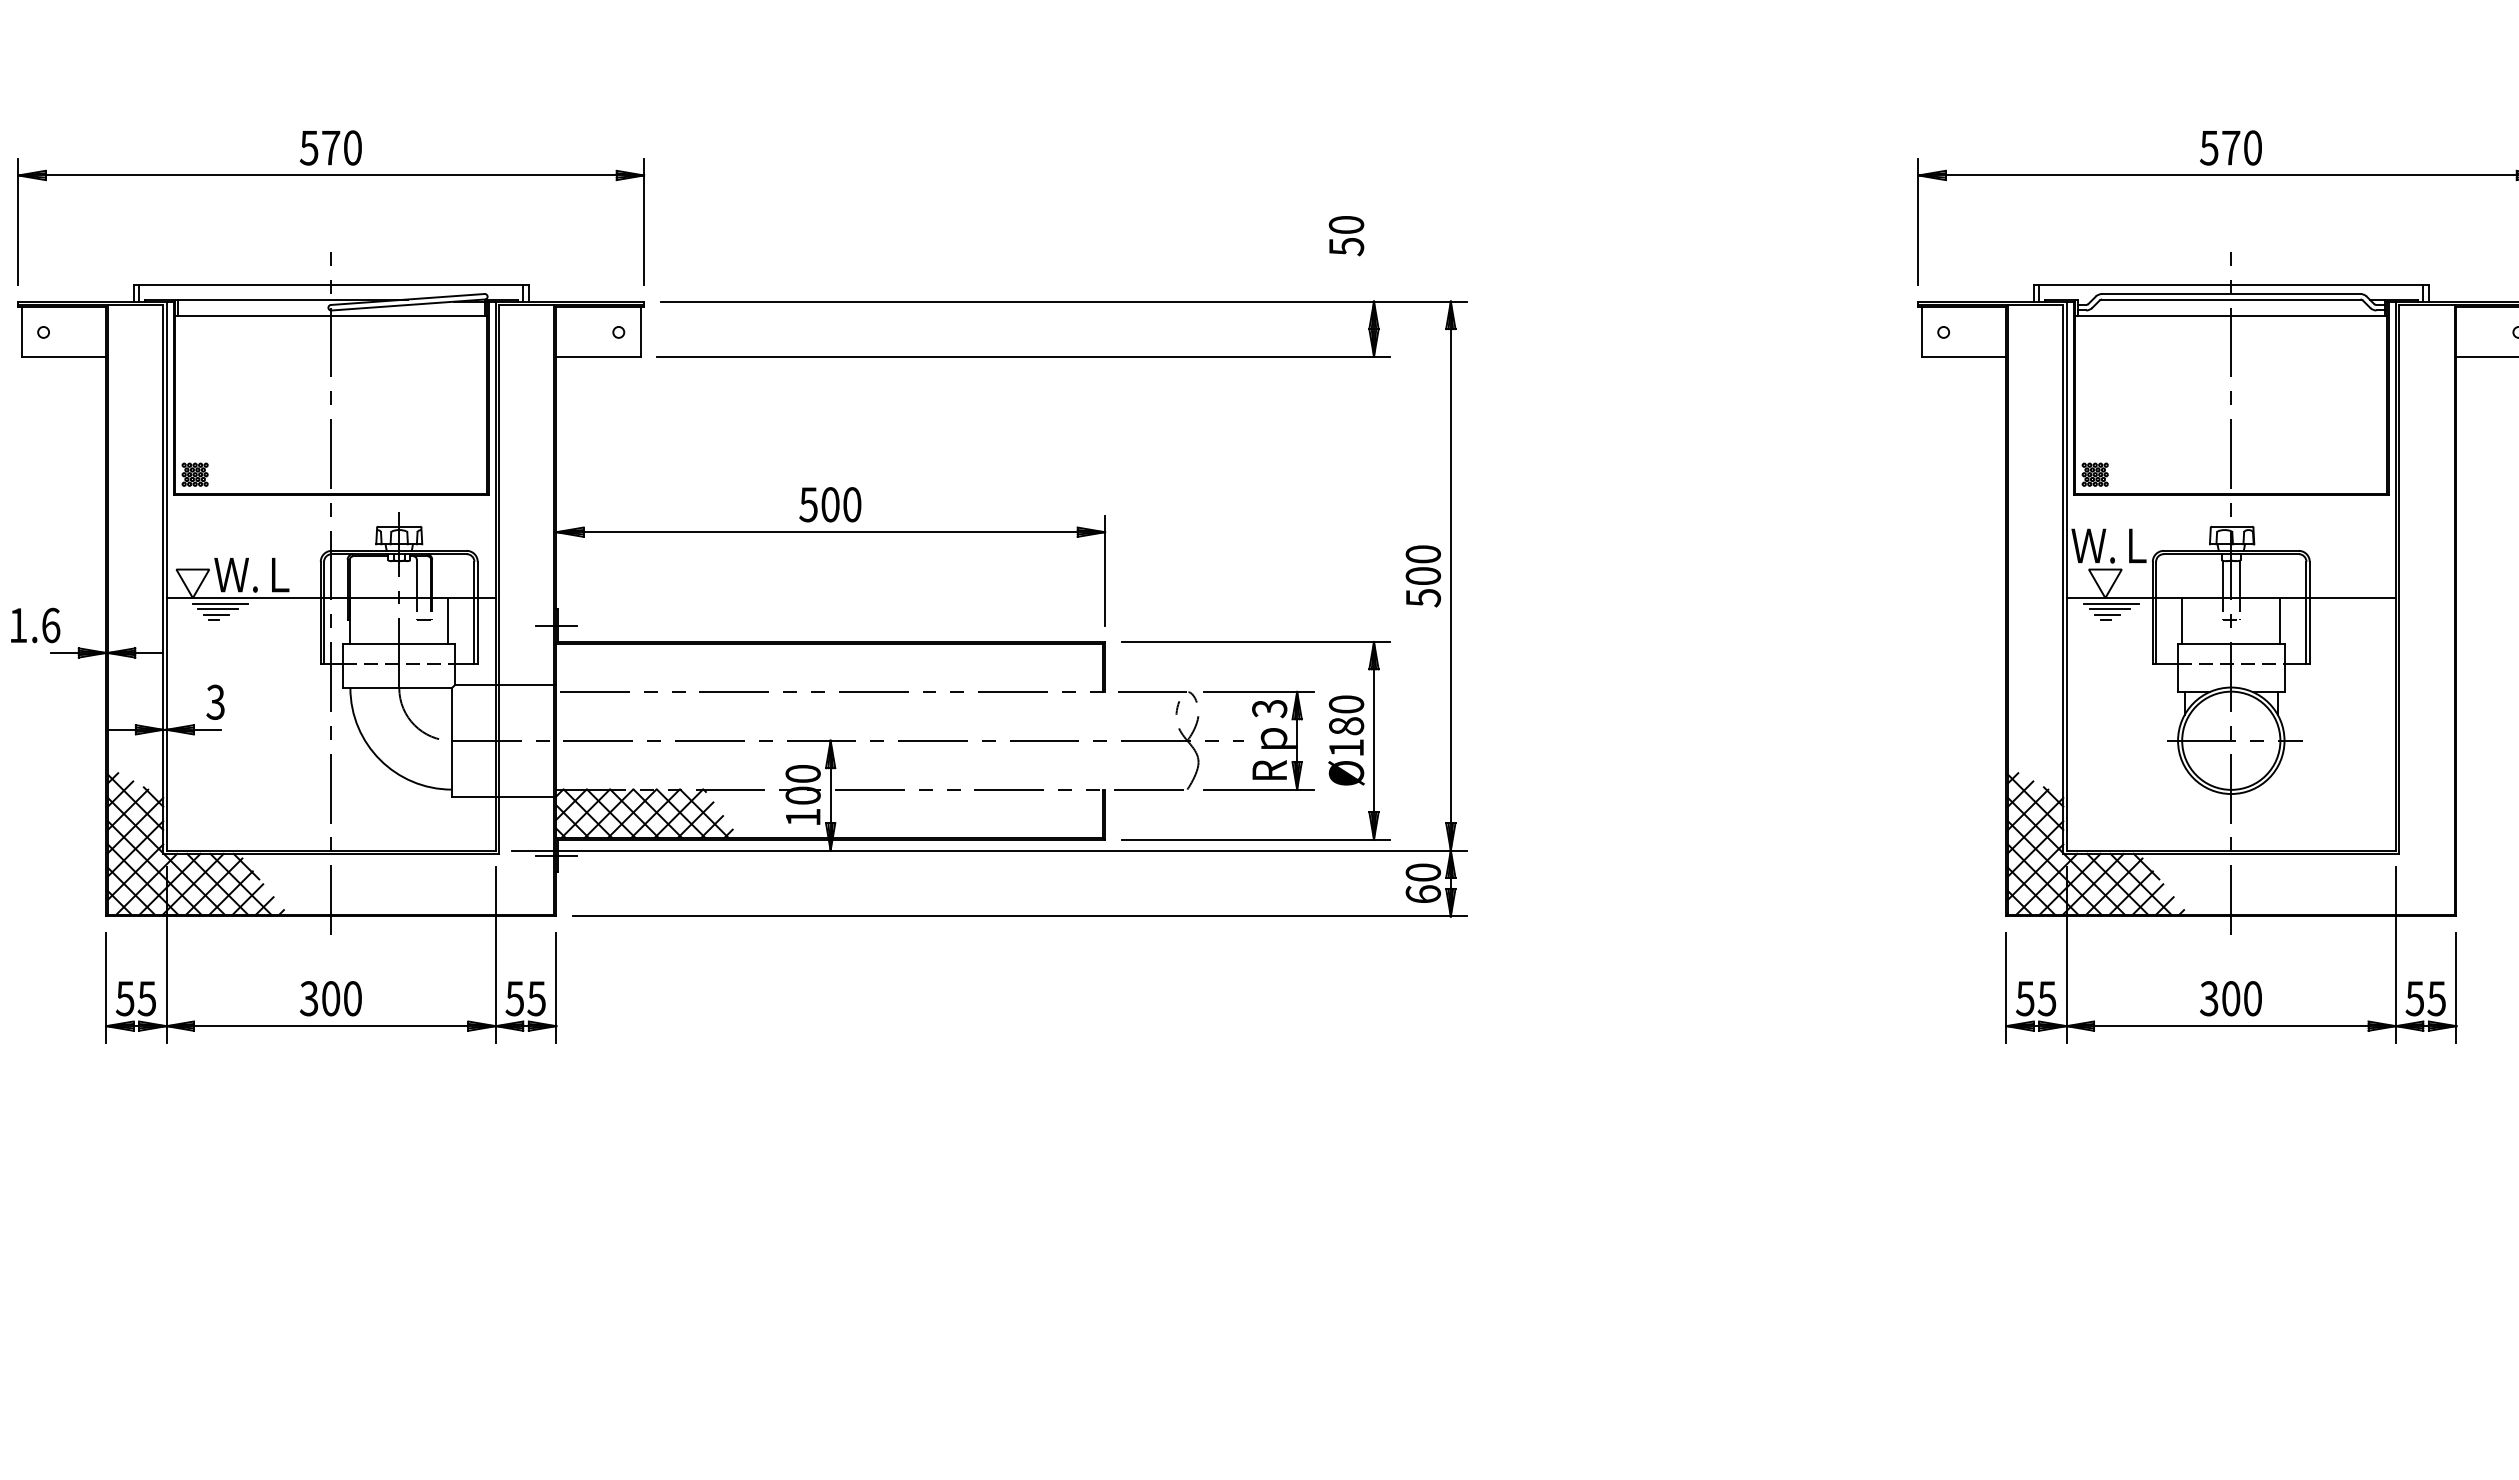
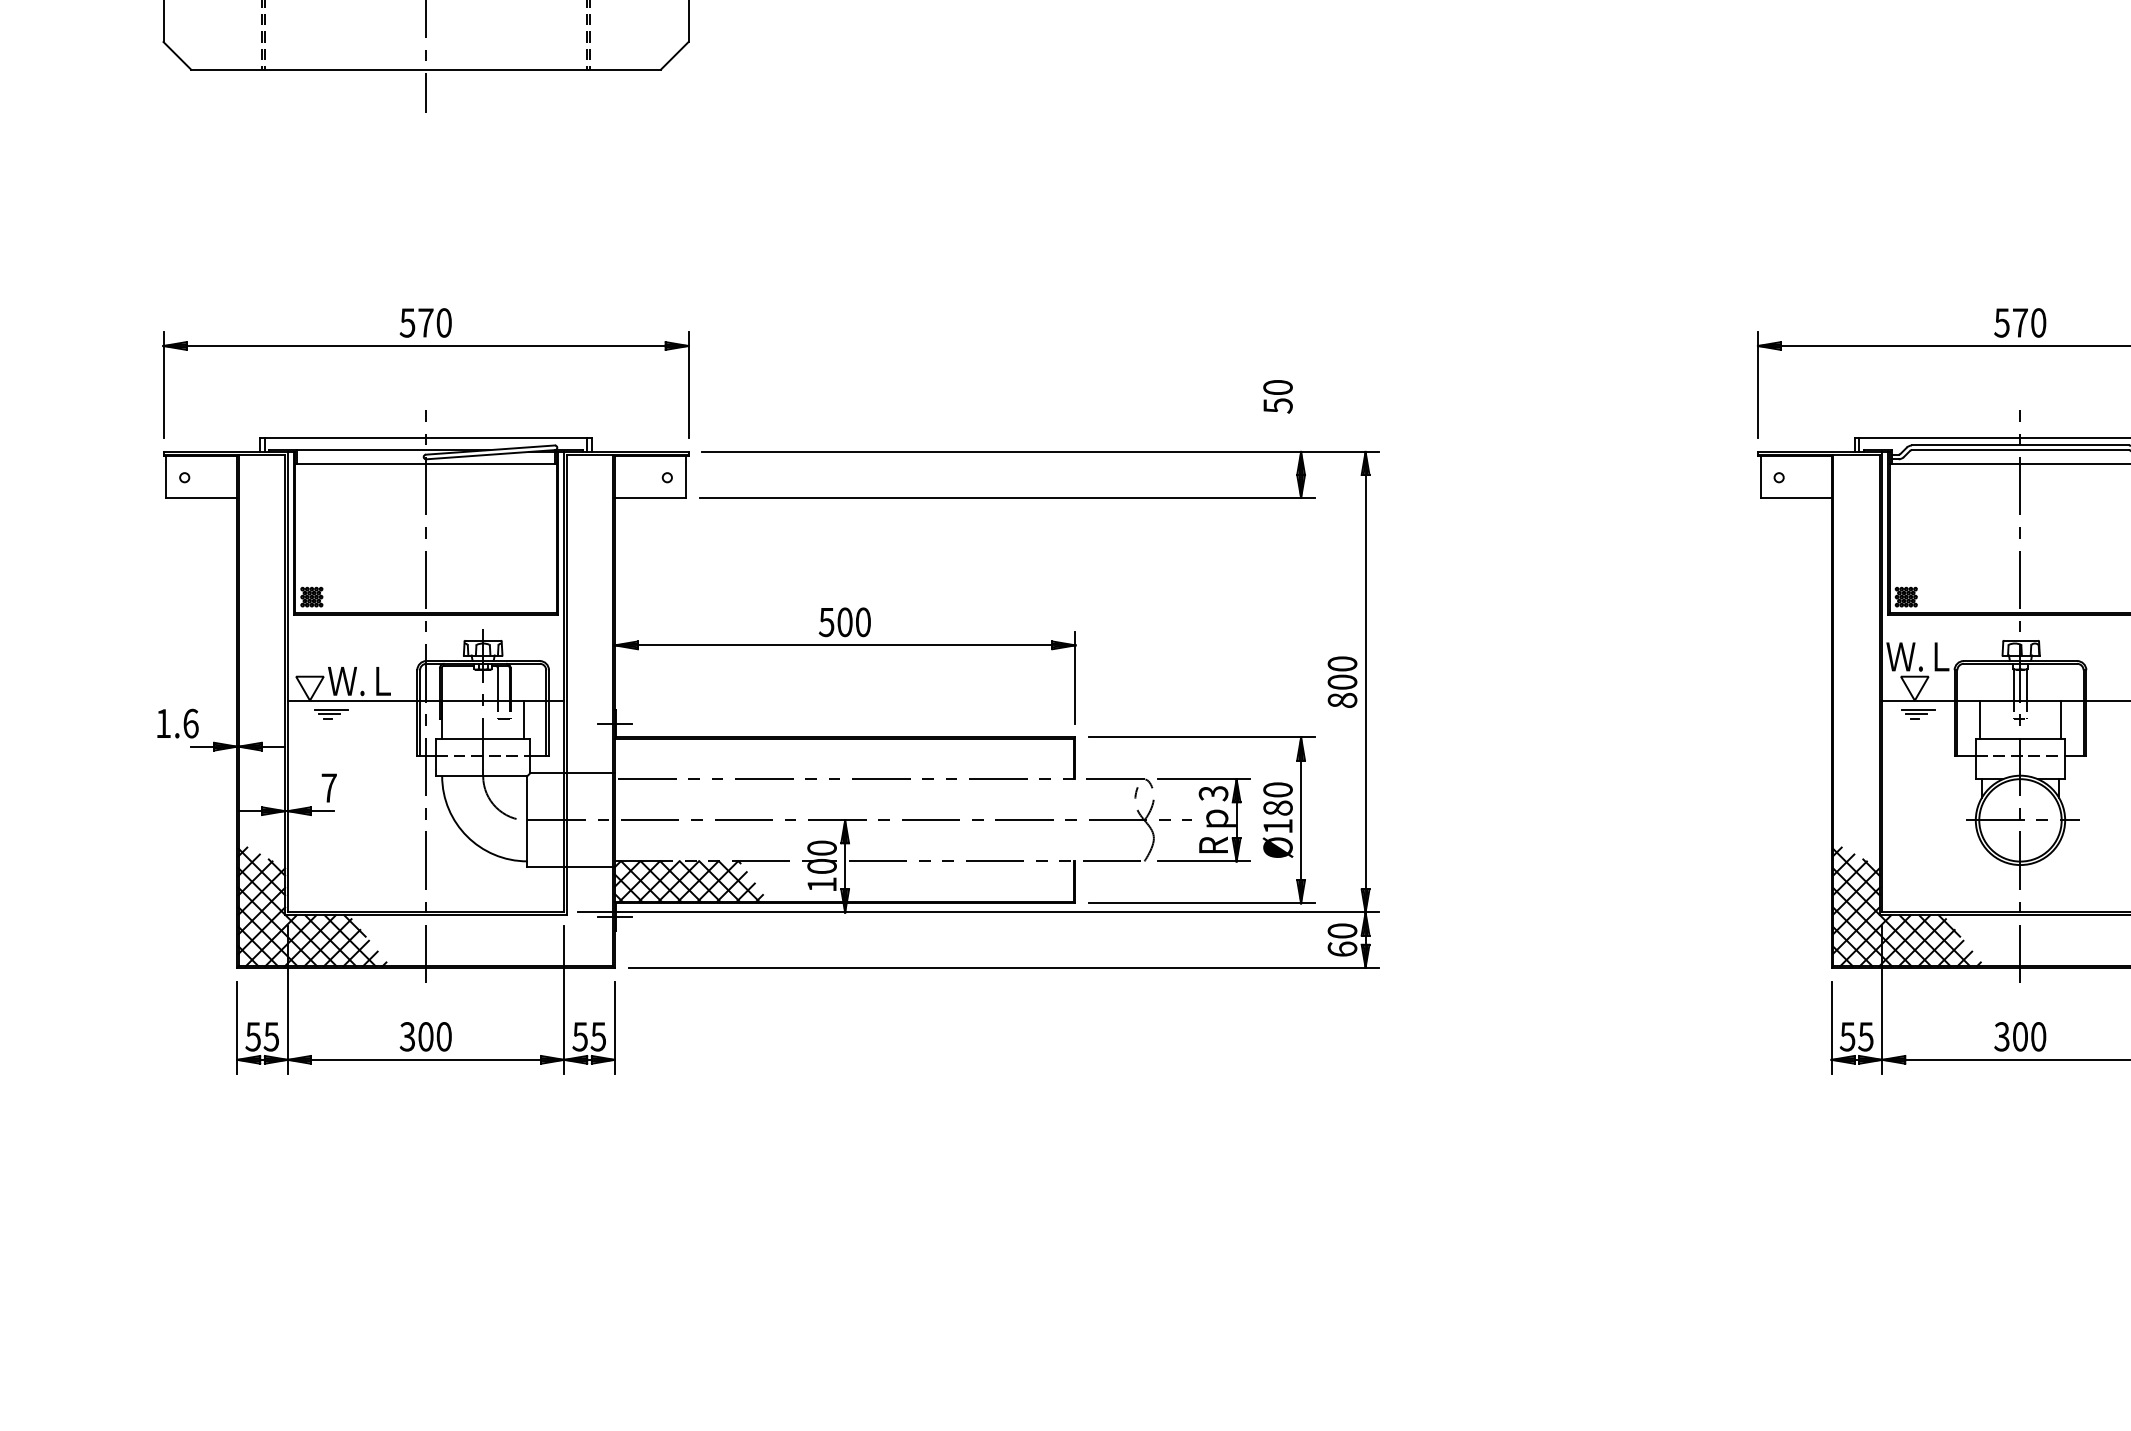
text: (1423, 597) -> (1342, 700), 500 -> 800
line: (219, 603) -> (332, 705), removed
line: (2112, 603) -> (1920, 705), removed
text: (214, 701) -> (328, 787), 3 -> 7

